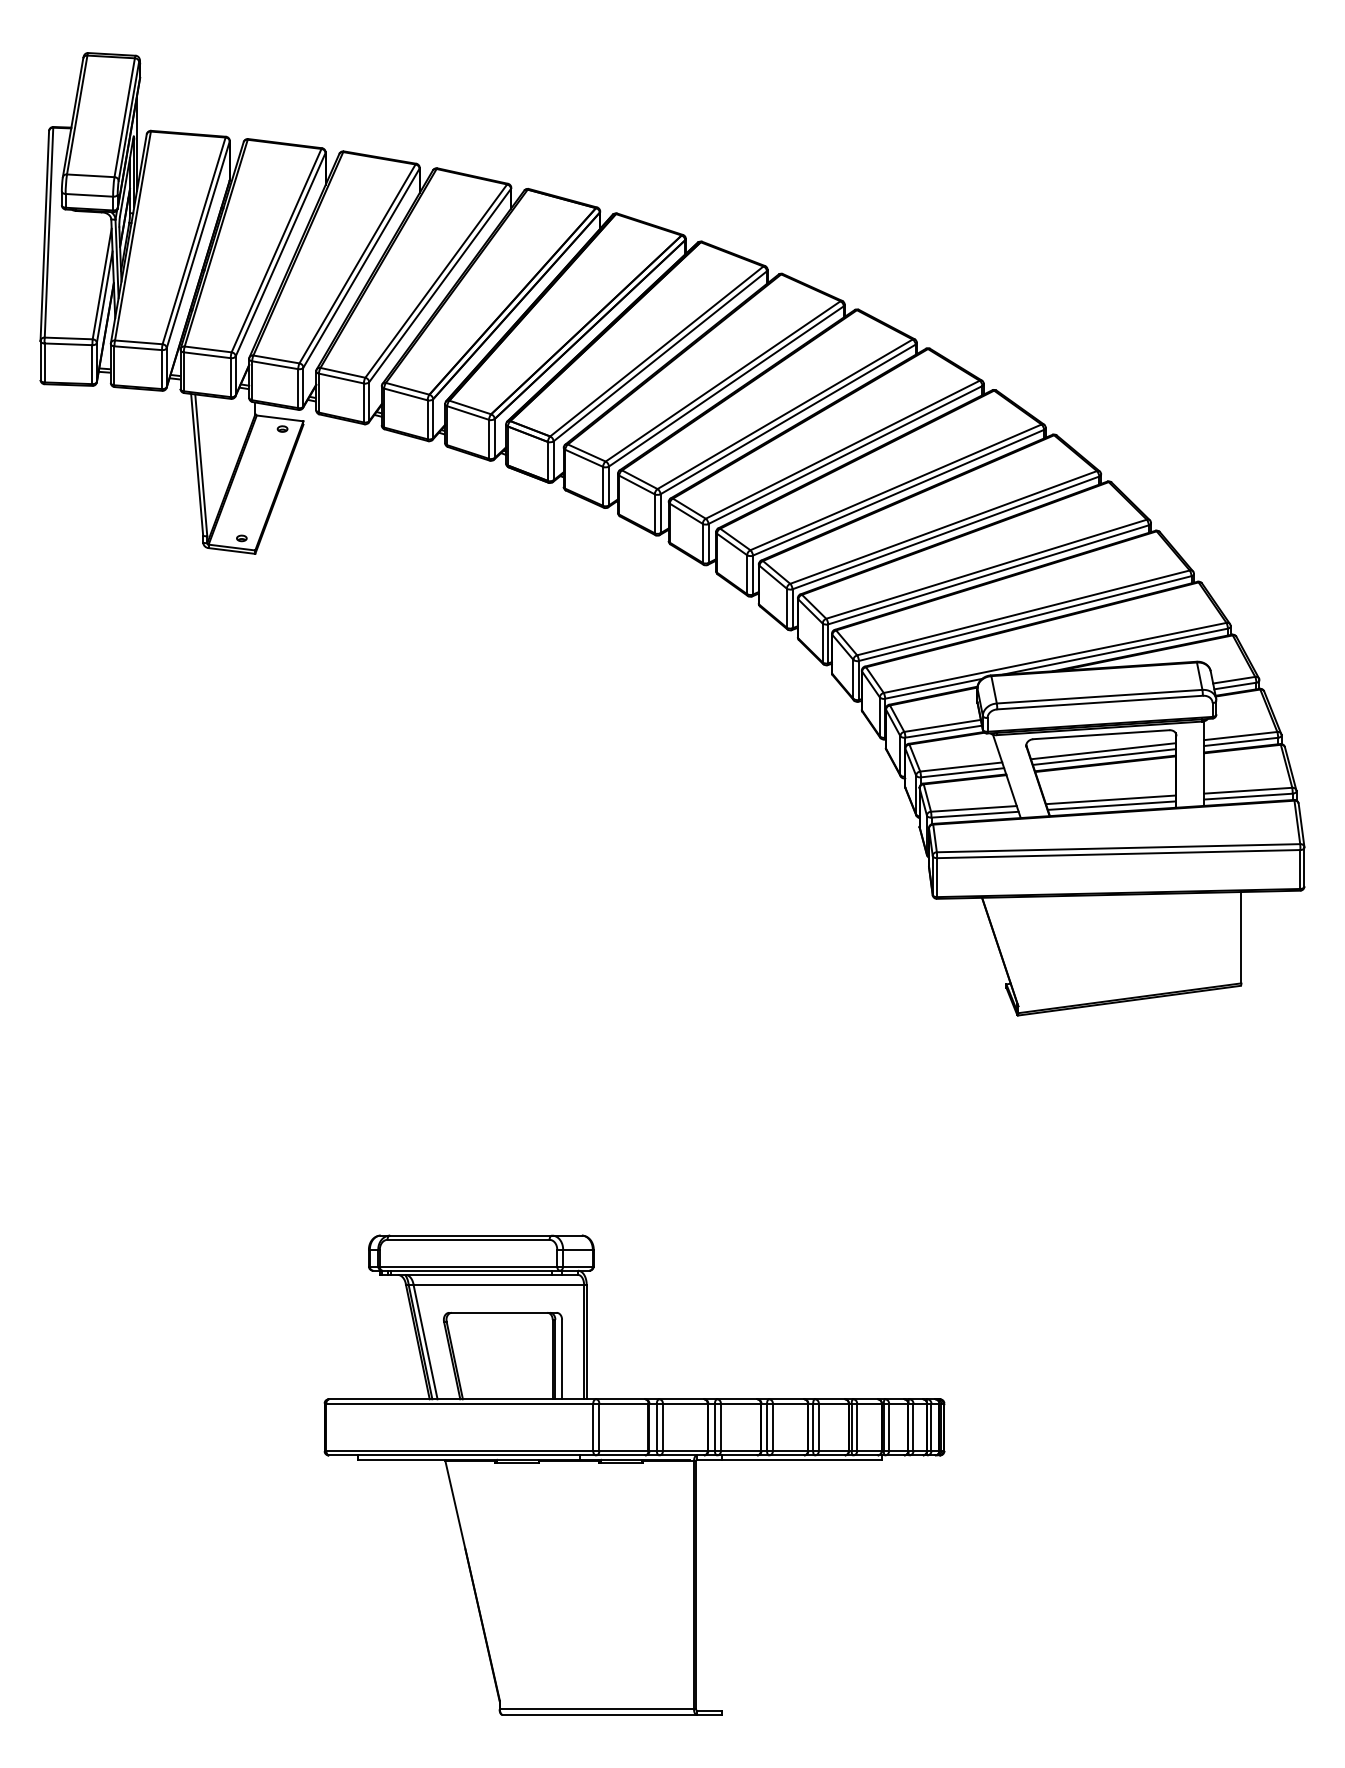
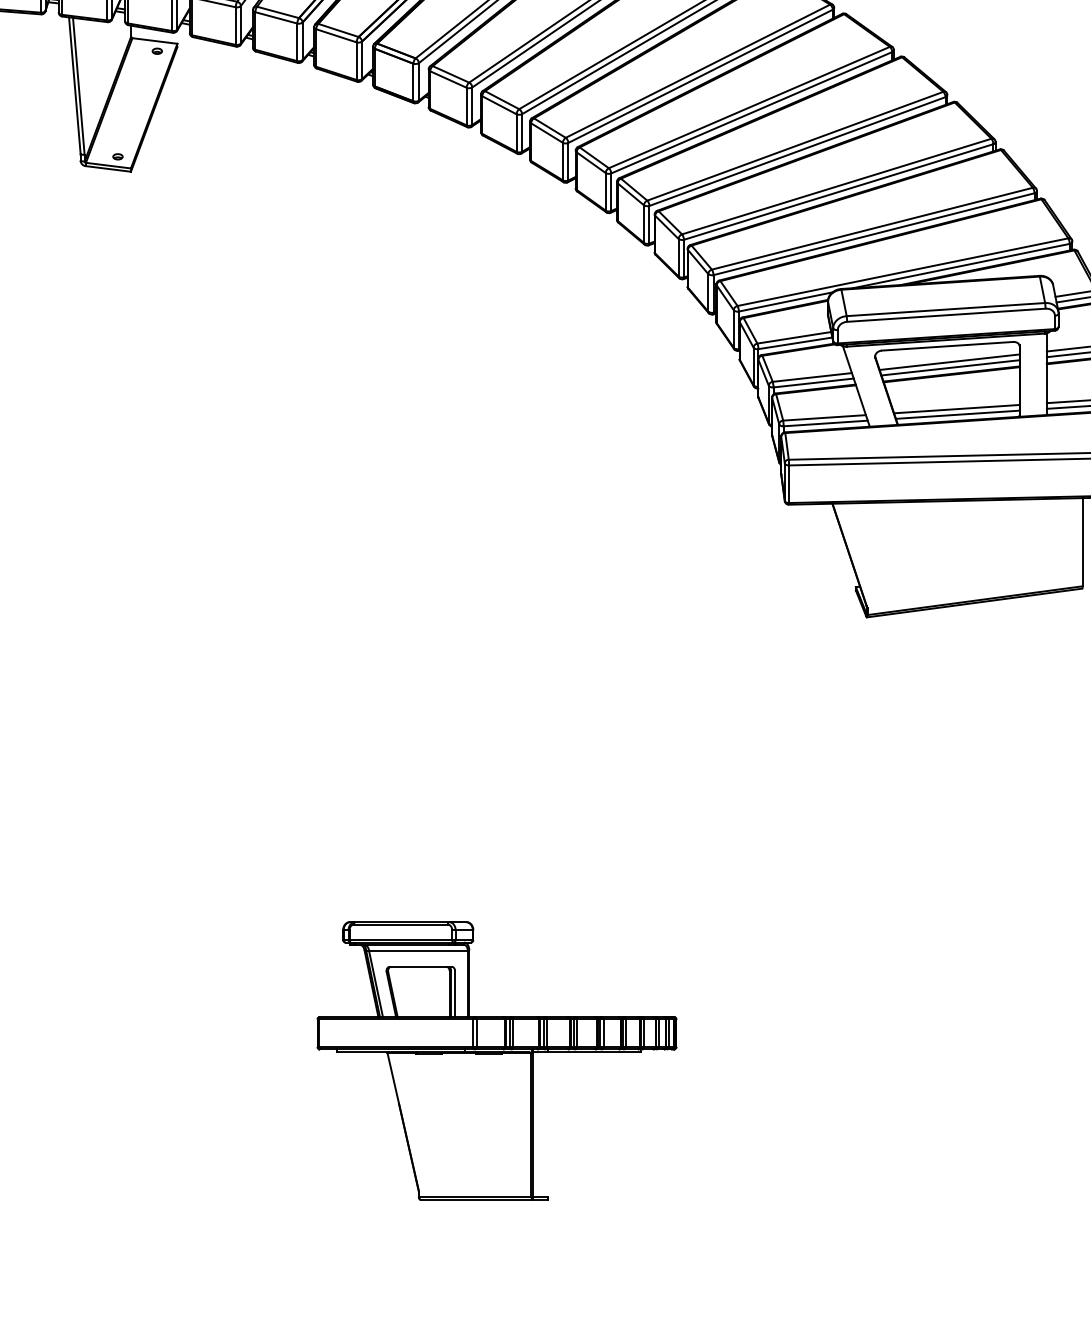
part: (634, 1474) -> (496, 1060), size x0.6

